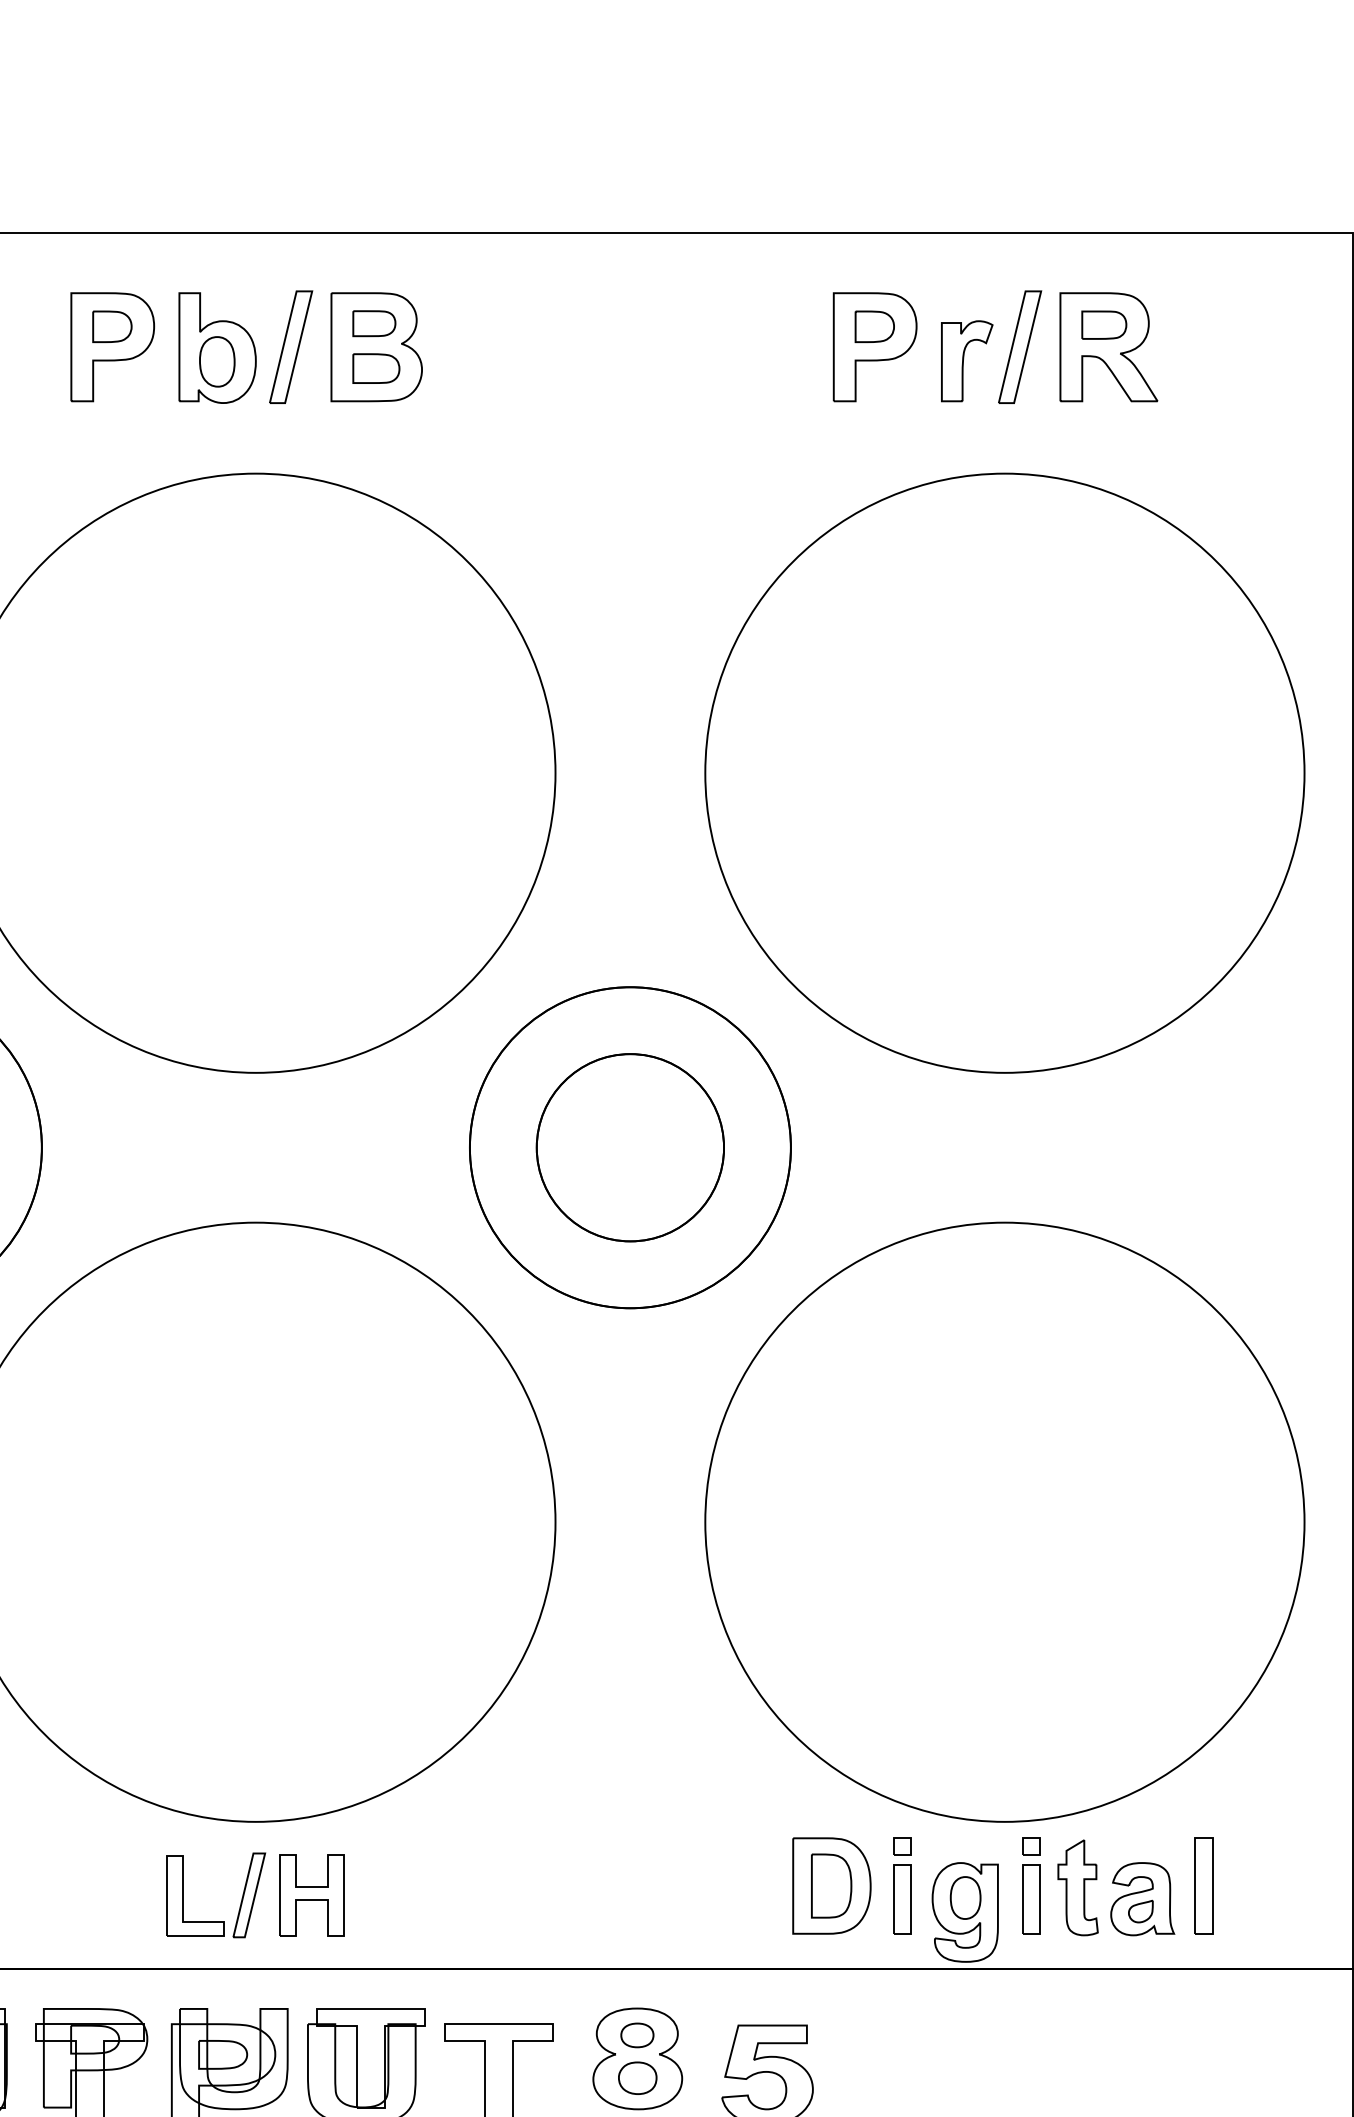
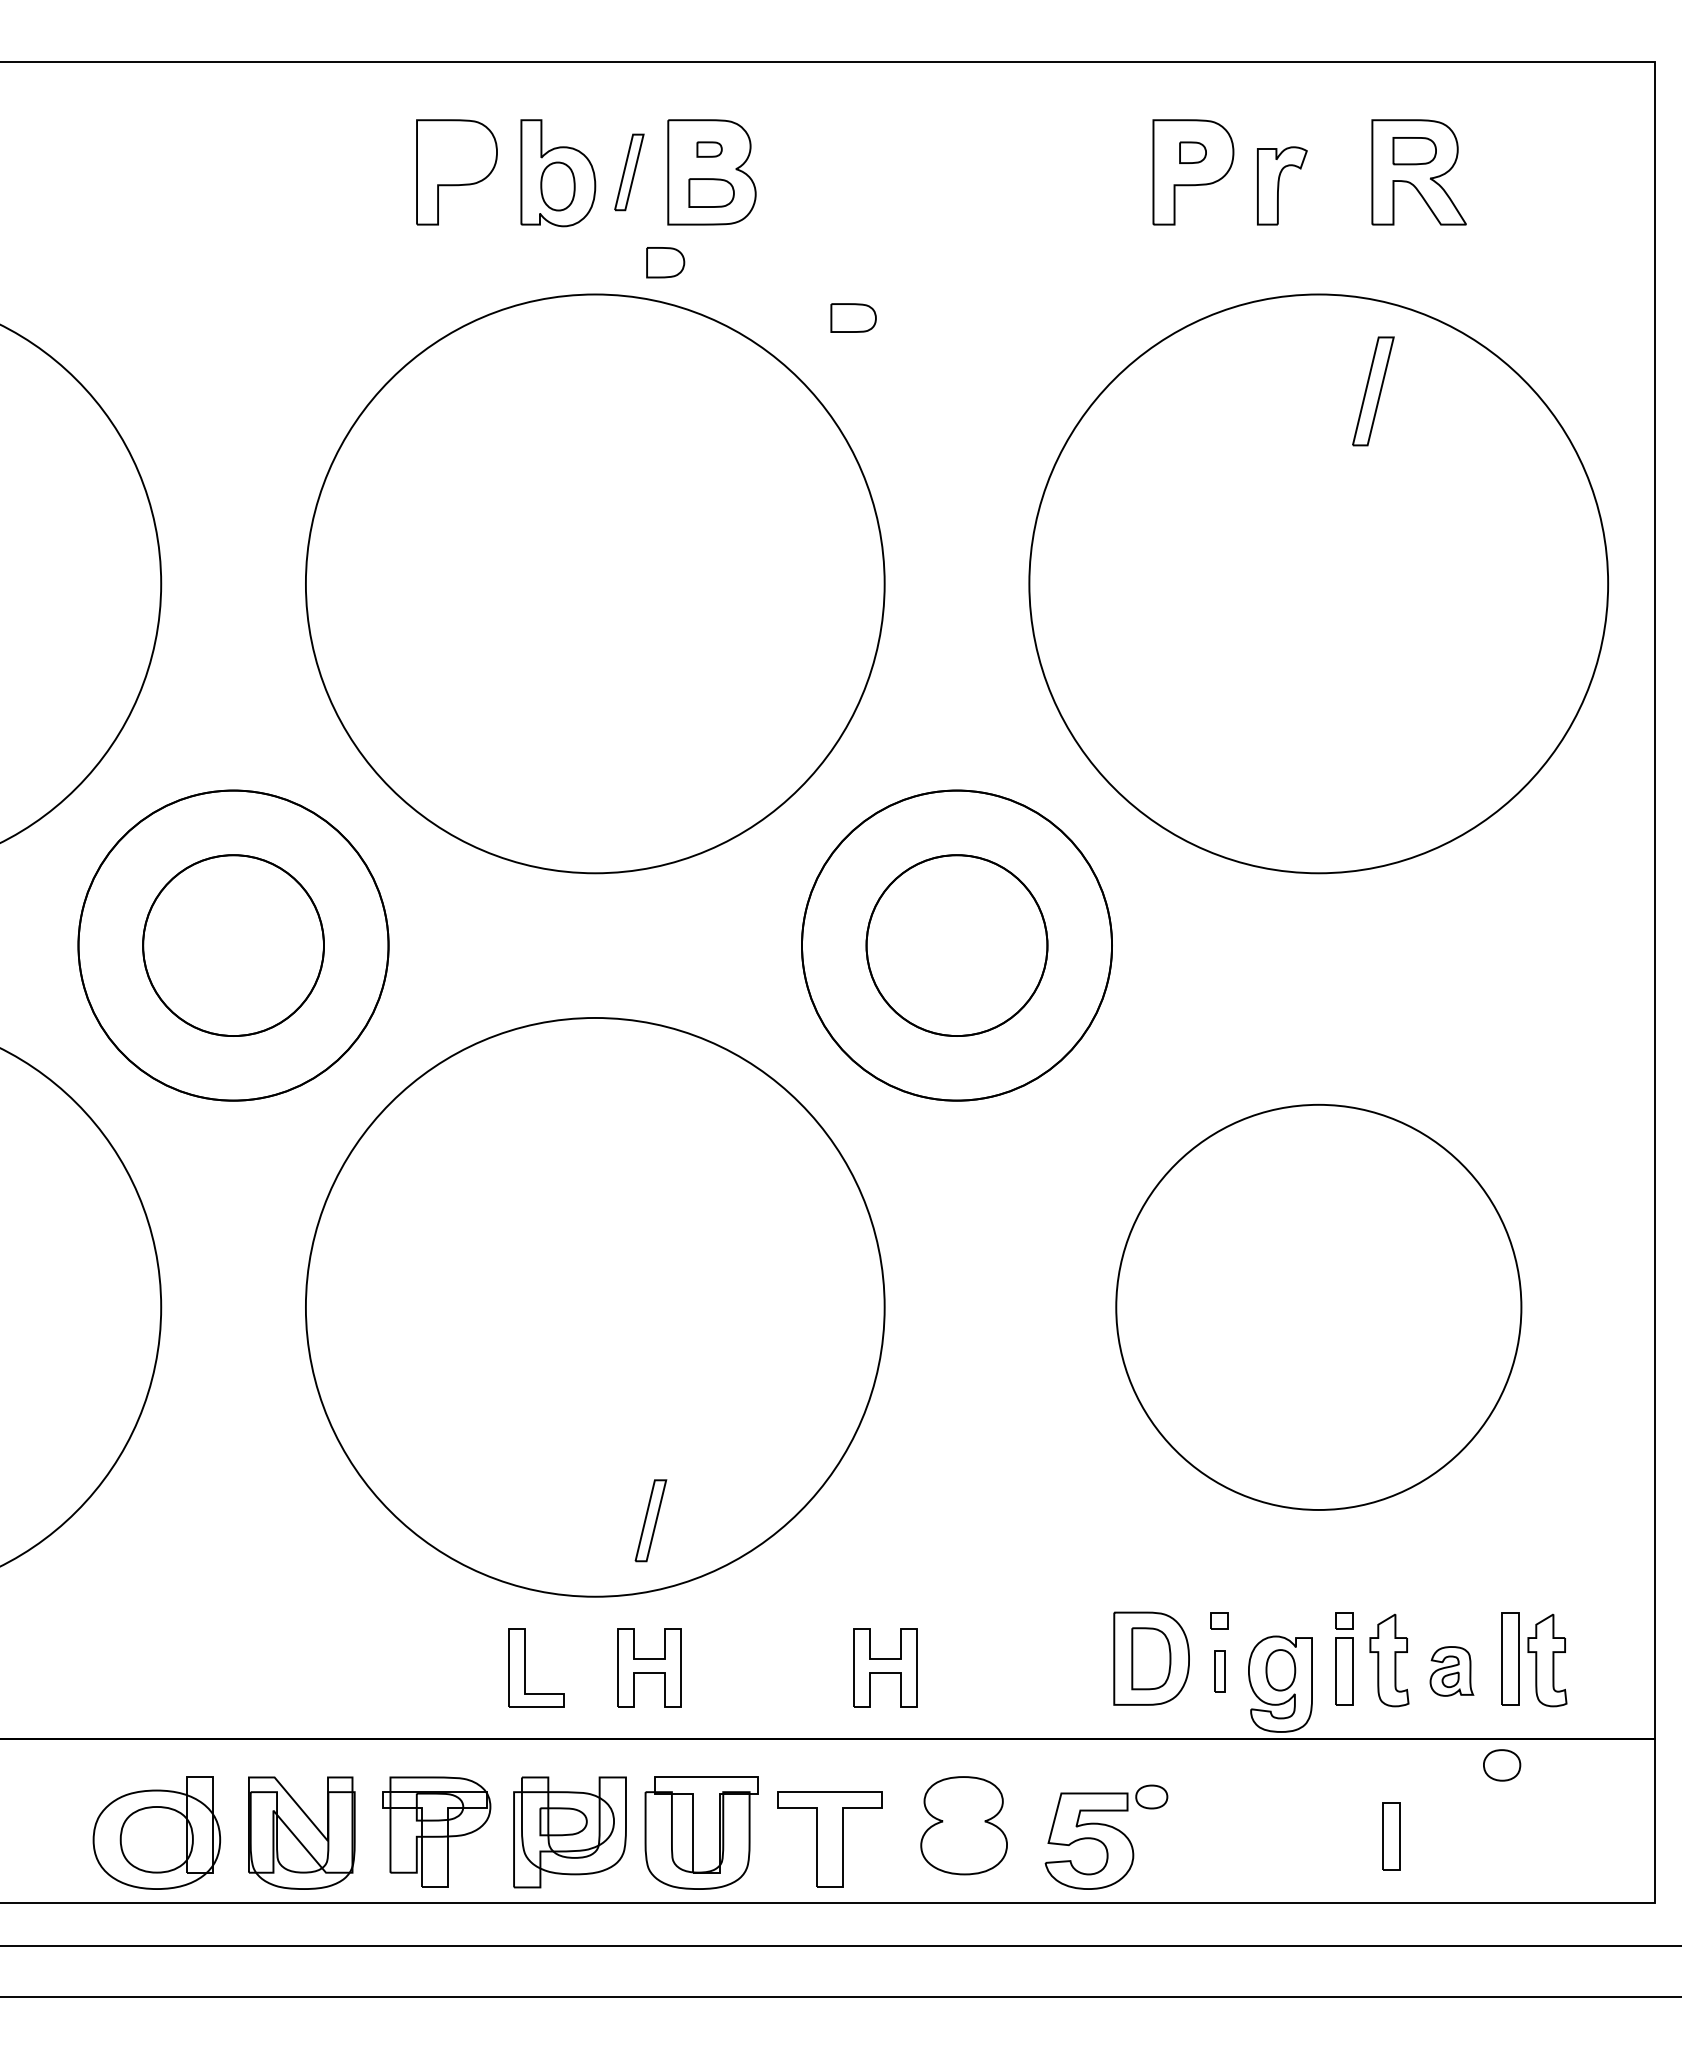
part: (374, 323) -> (709, 149), size x0.6
part: (112, 326) -> (665, 262), moved
part: (874, 326) -> (1192, 152), size x0.7
part: (291, 347) -> (629, 172), size x0.7
part: (1020, 347) -> (1373, 391), moved
part: (523, 497) -> (853, 317), added
part: (1004, 1522) -> (1318, 1307), size x0.7
part: (1241, 1887) -> (1547, 1660), added
part: (248, 1895) -> (650, 1520), moved
part: (556, 1895) -> (885, 1667), added
part: (902, 1899) -> (1219, 1671), size x0.6
part: (1142, 1899) -> (1451, 1671), size x0.7
part: (637, 2034) -> (1151, 1796), moved
part: (1080, 2070) -> (1391, 1836), added
part: (638, 2078) -> (1502, 1765), moved

